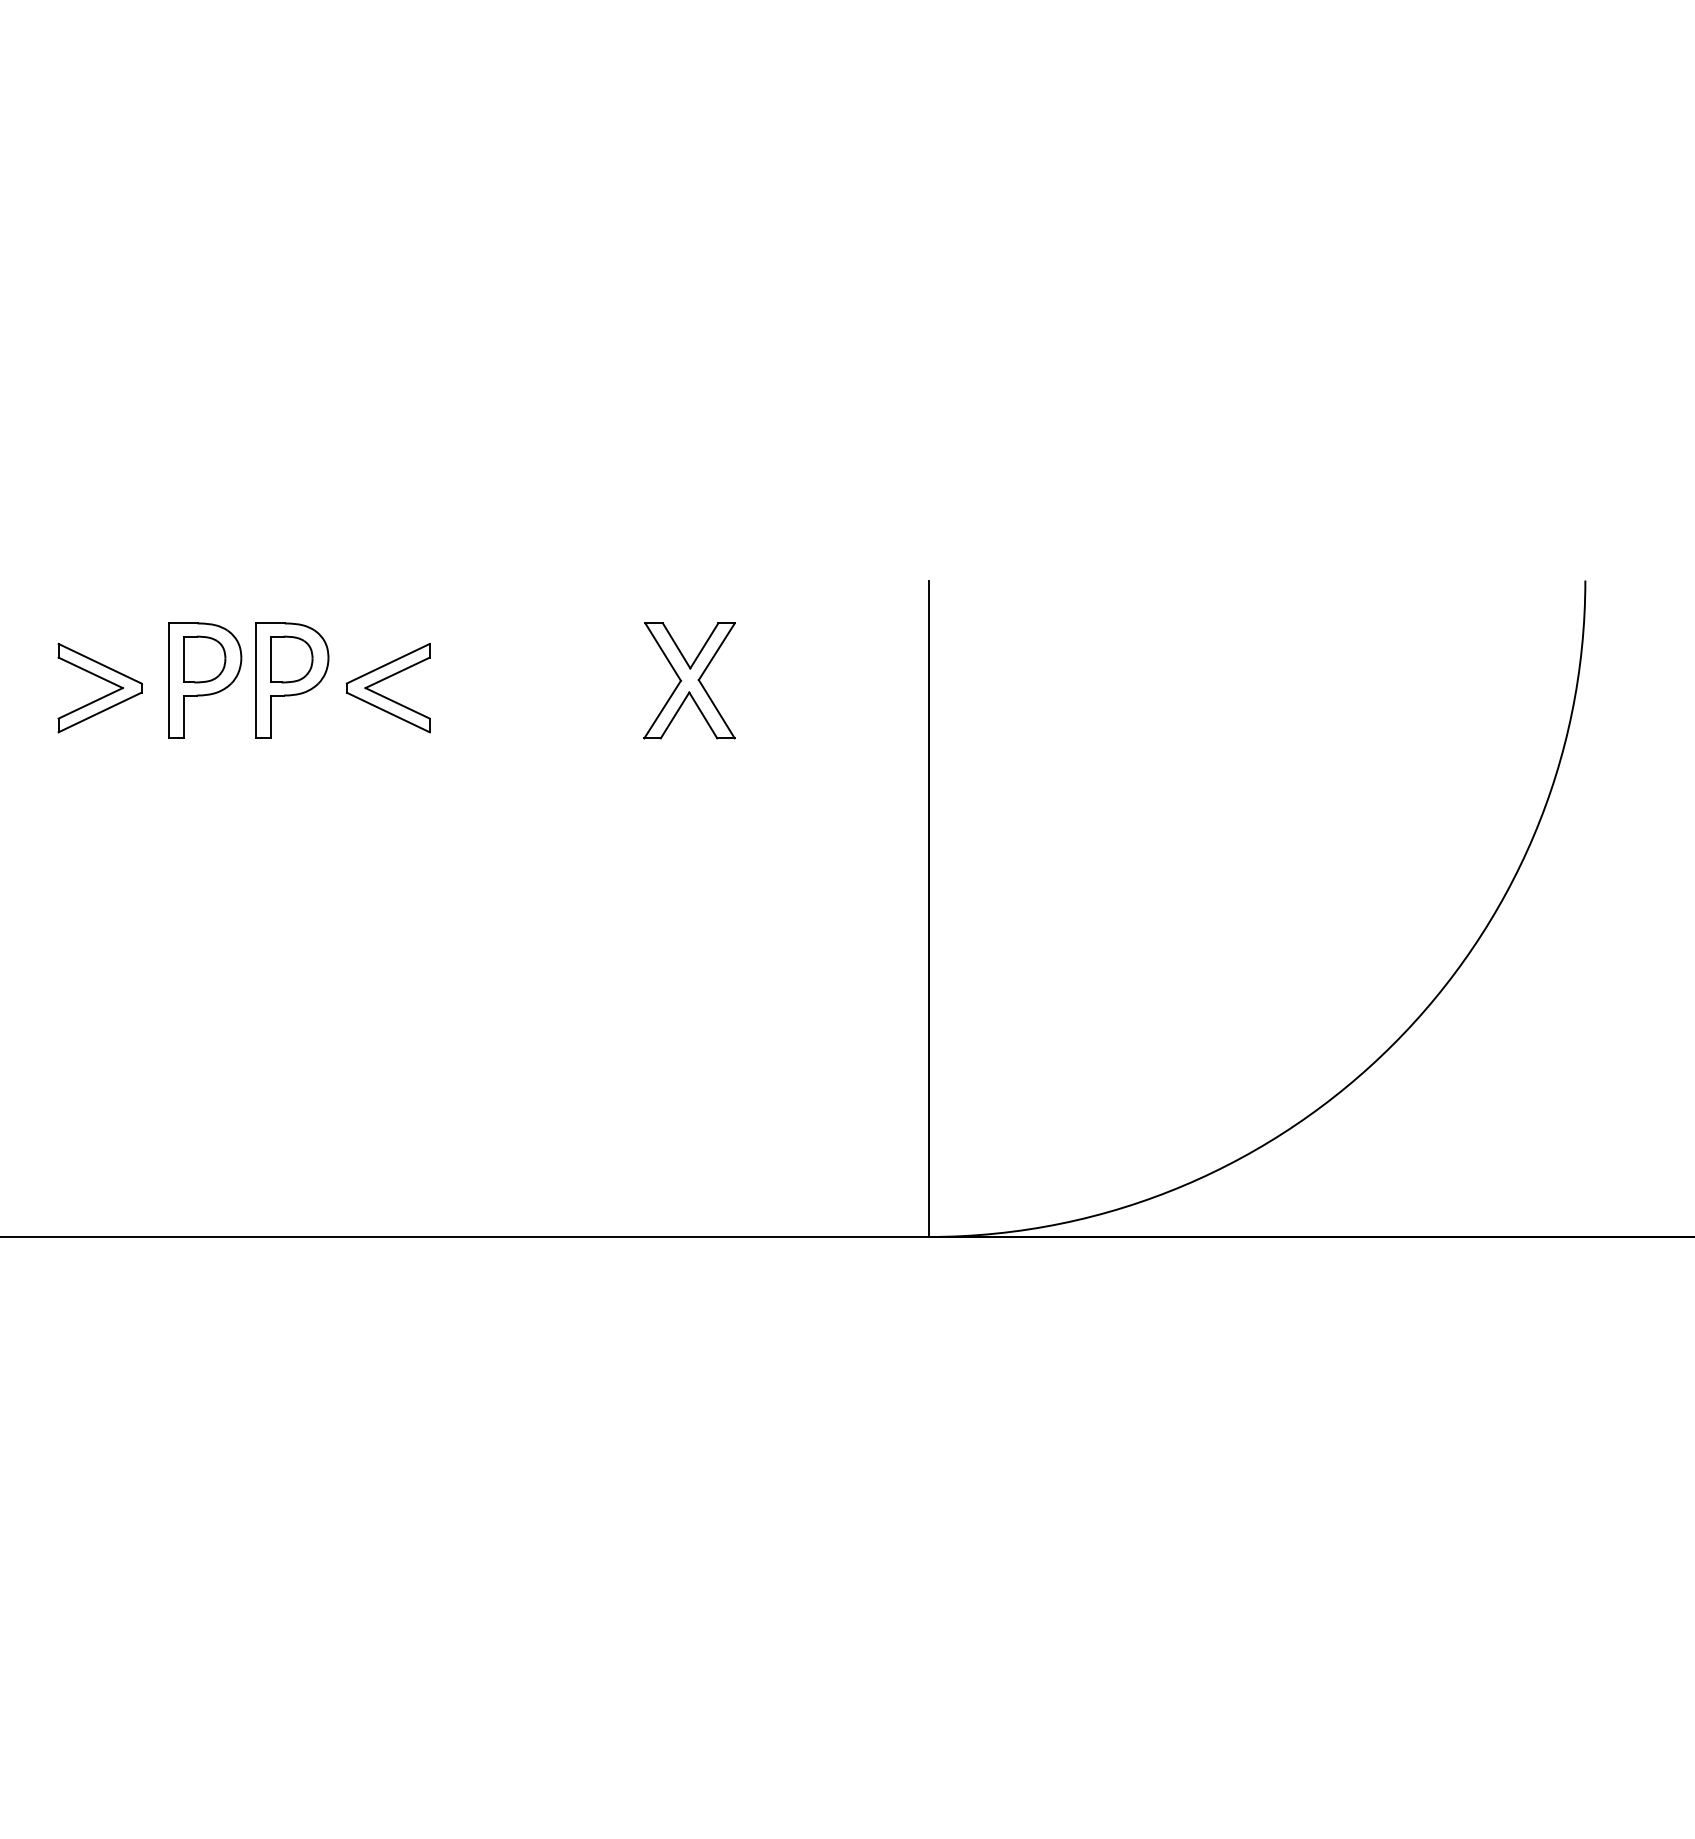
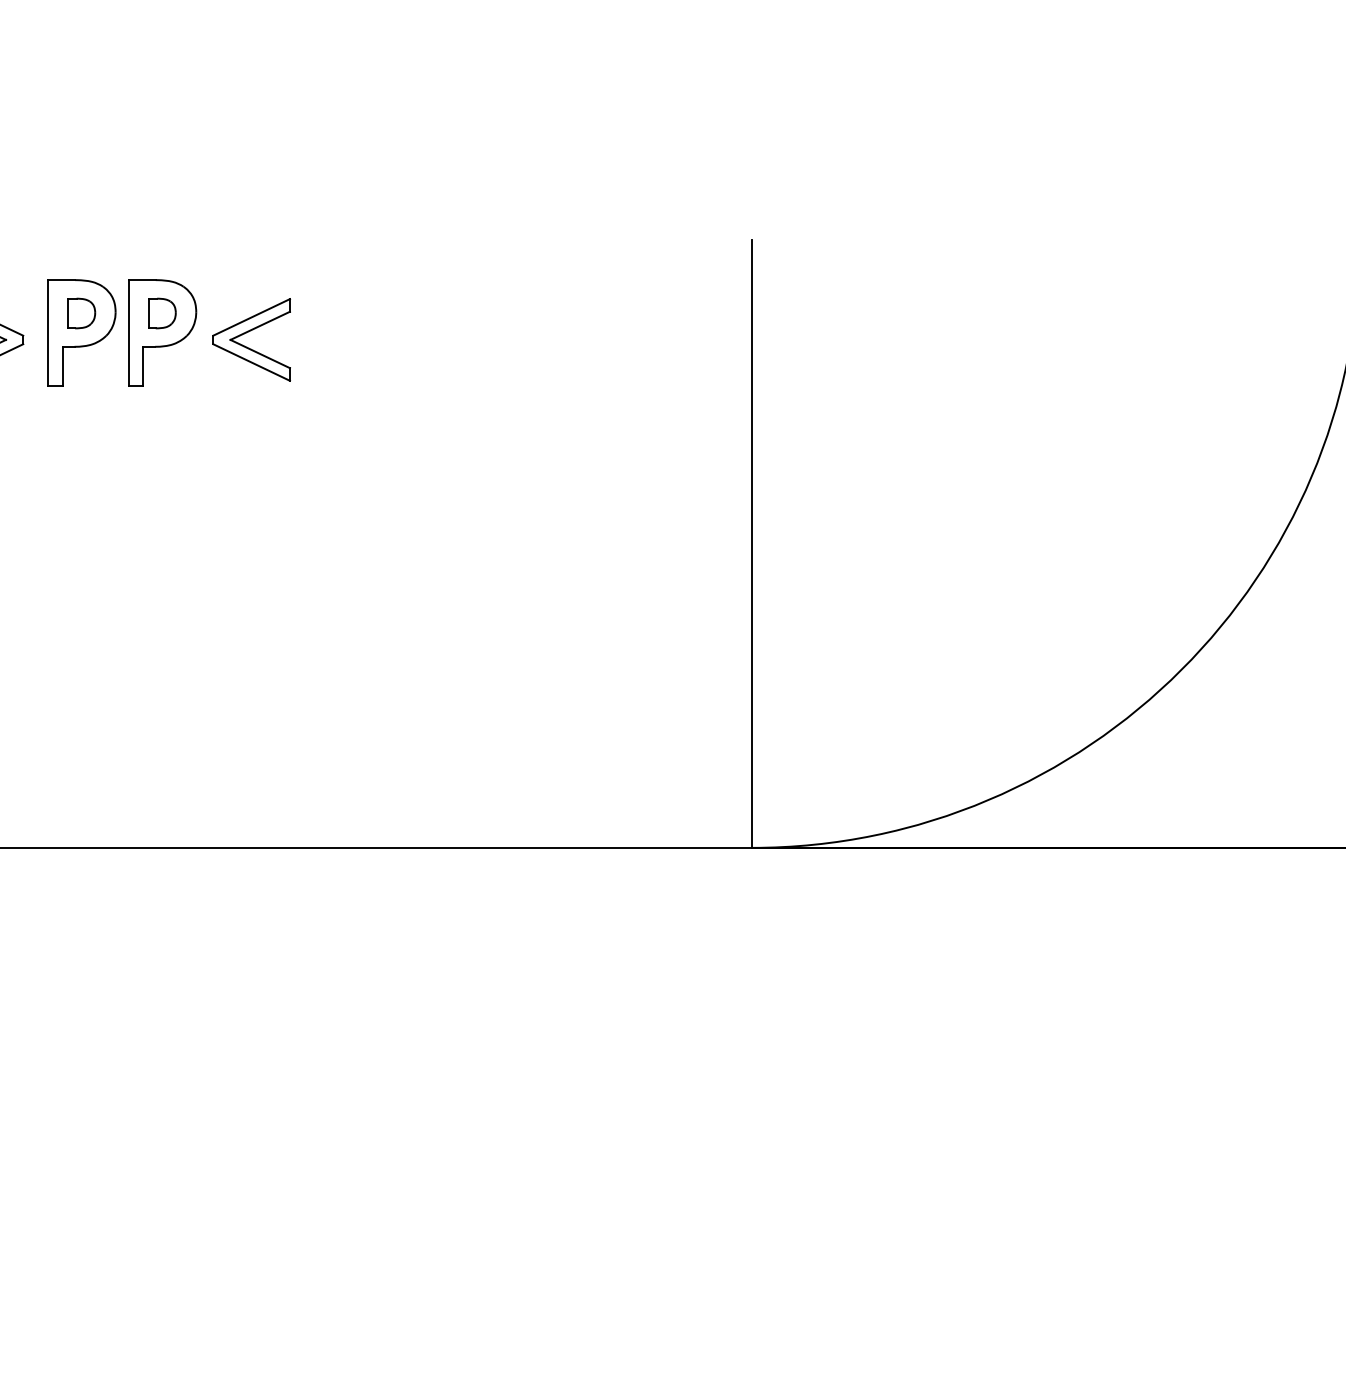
part: (204, 659) -> (81, 313), size x0.7
part: (291, 659) -> (162, 313), size x0.7
part: (689, 680) -> (530, 332), removed

